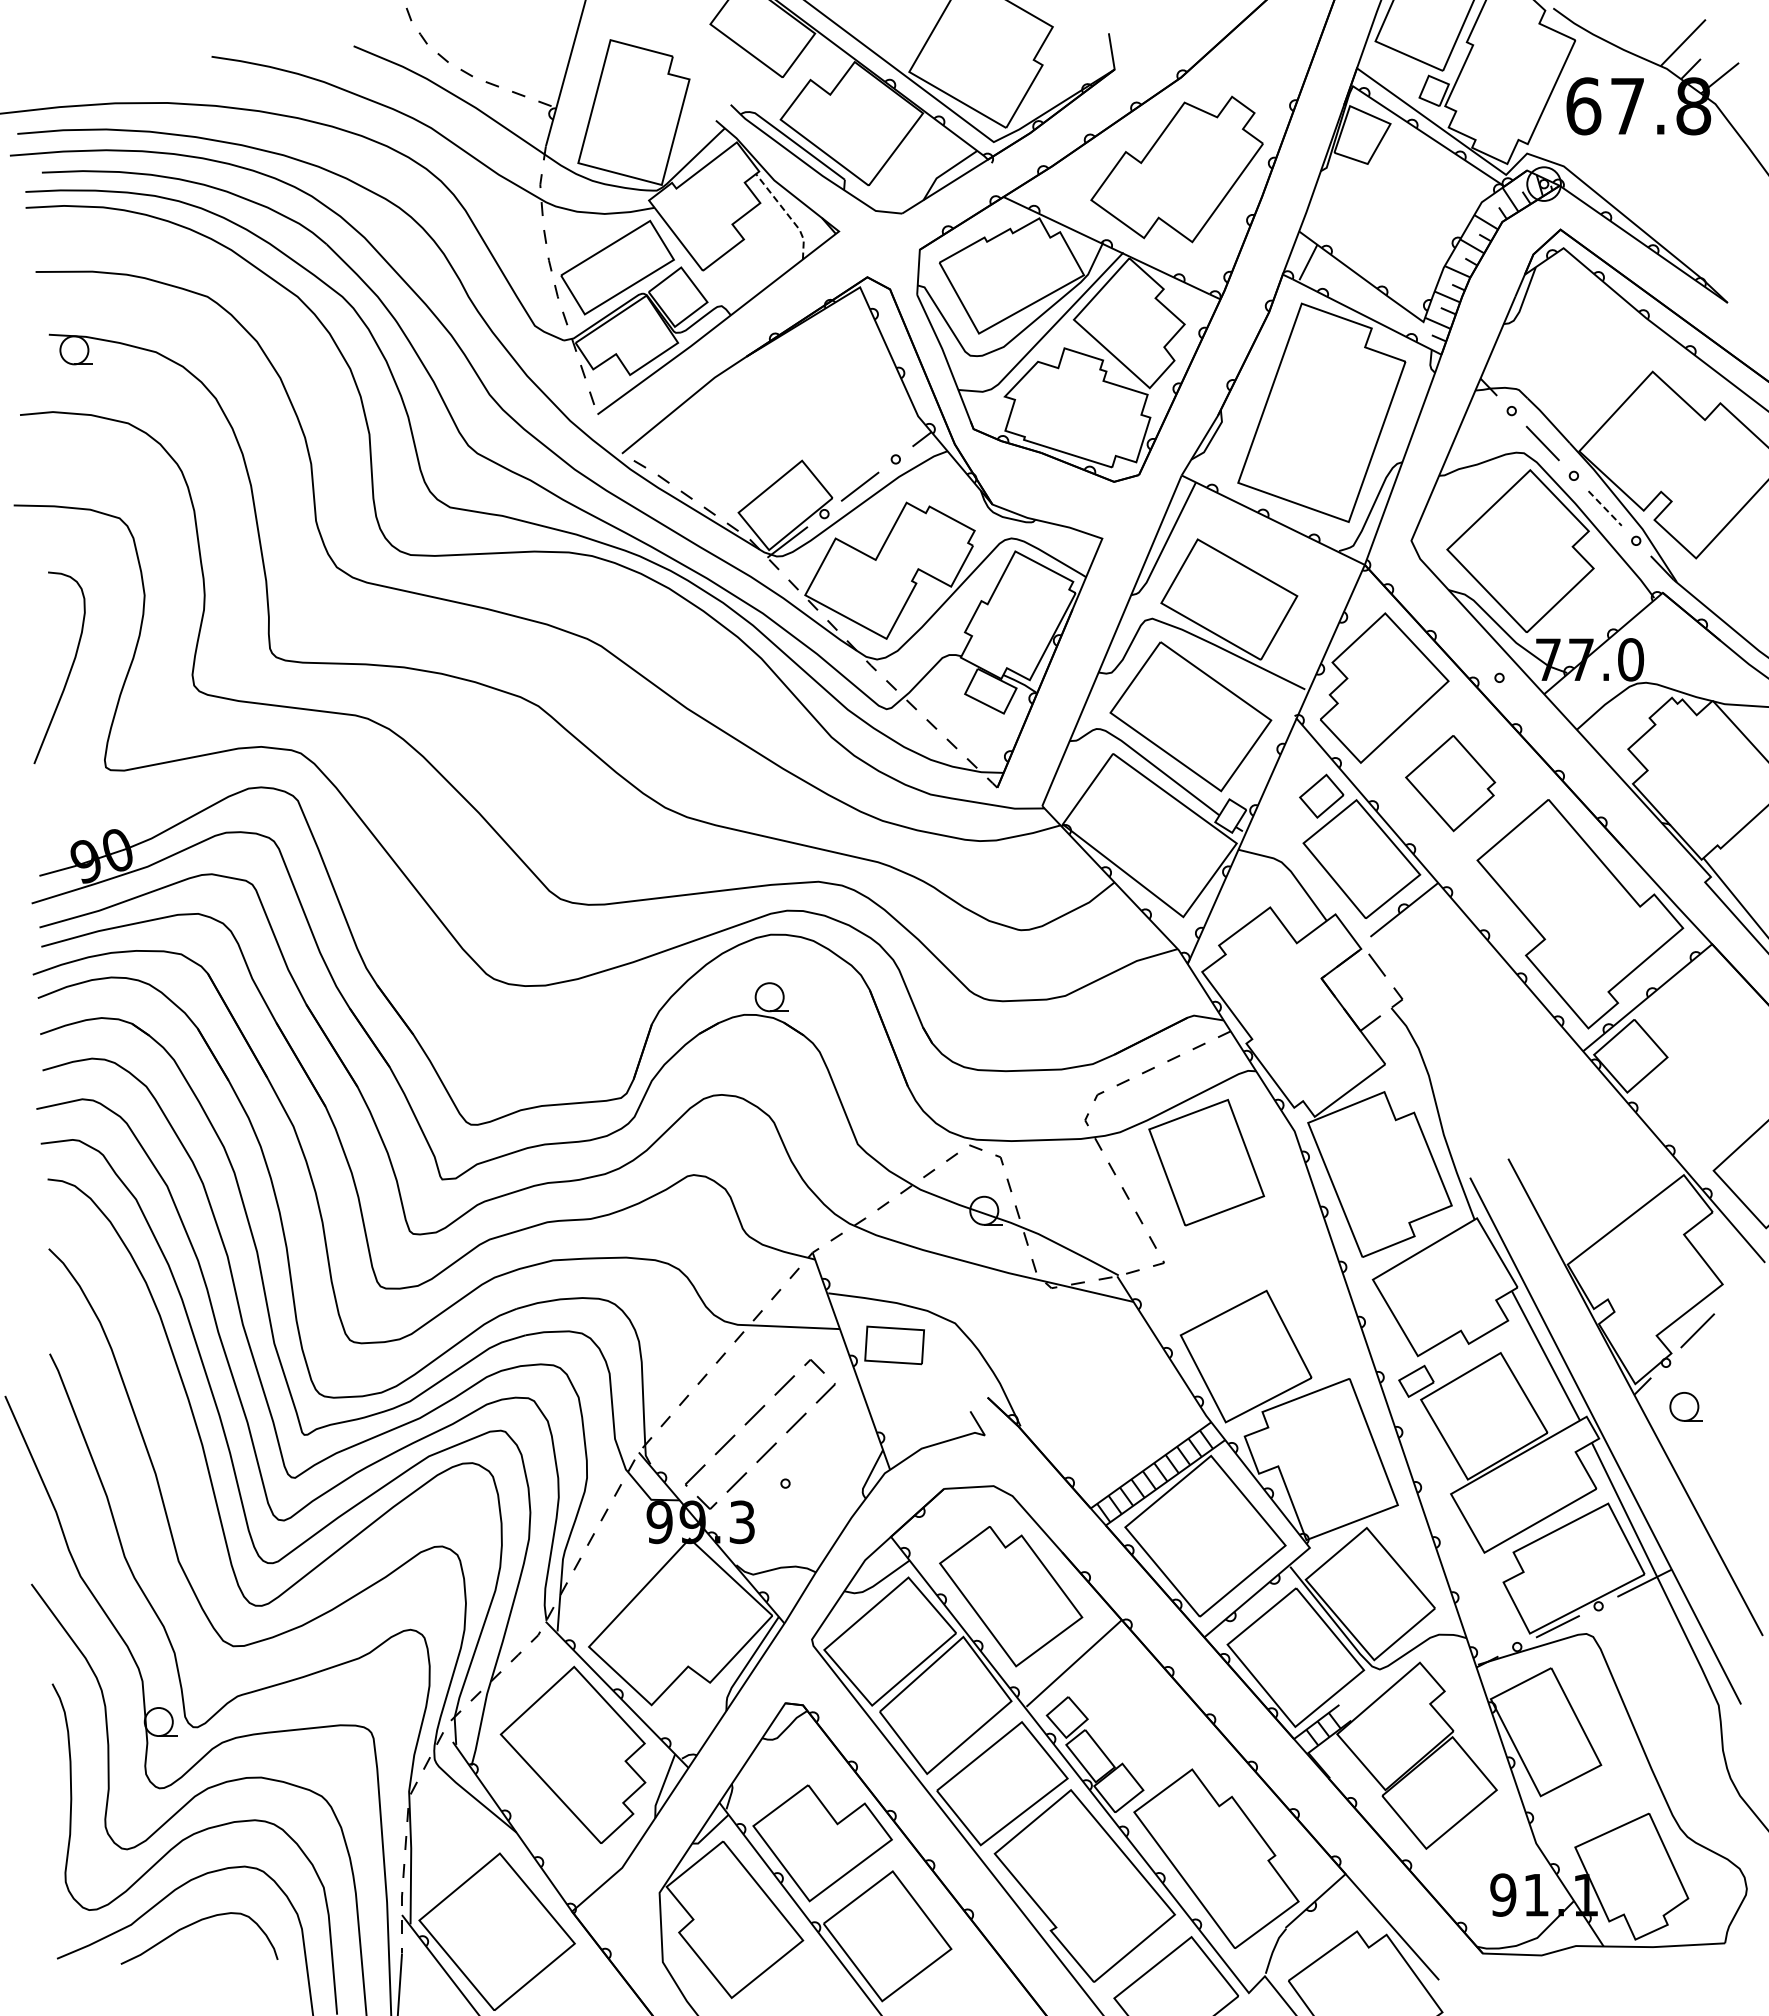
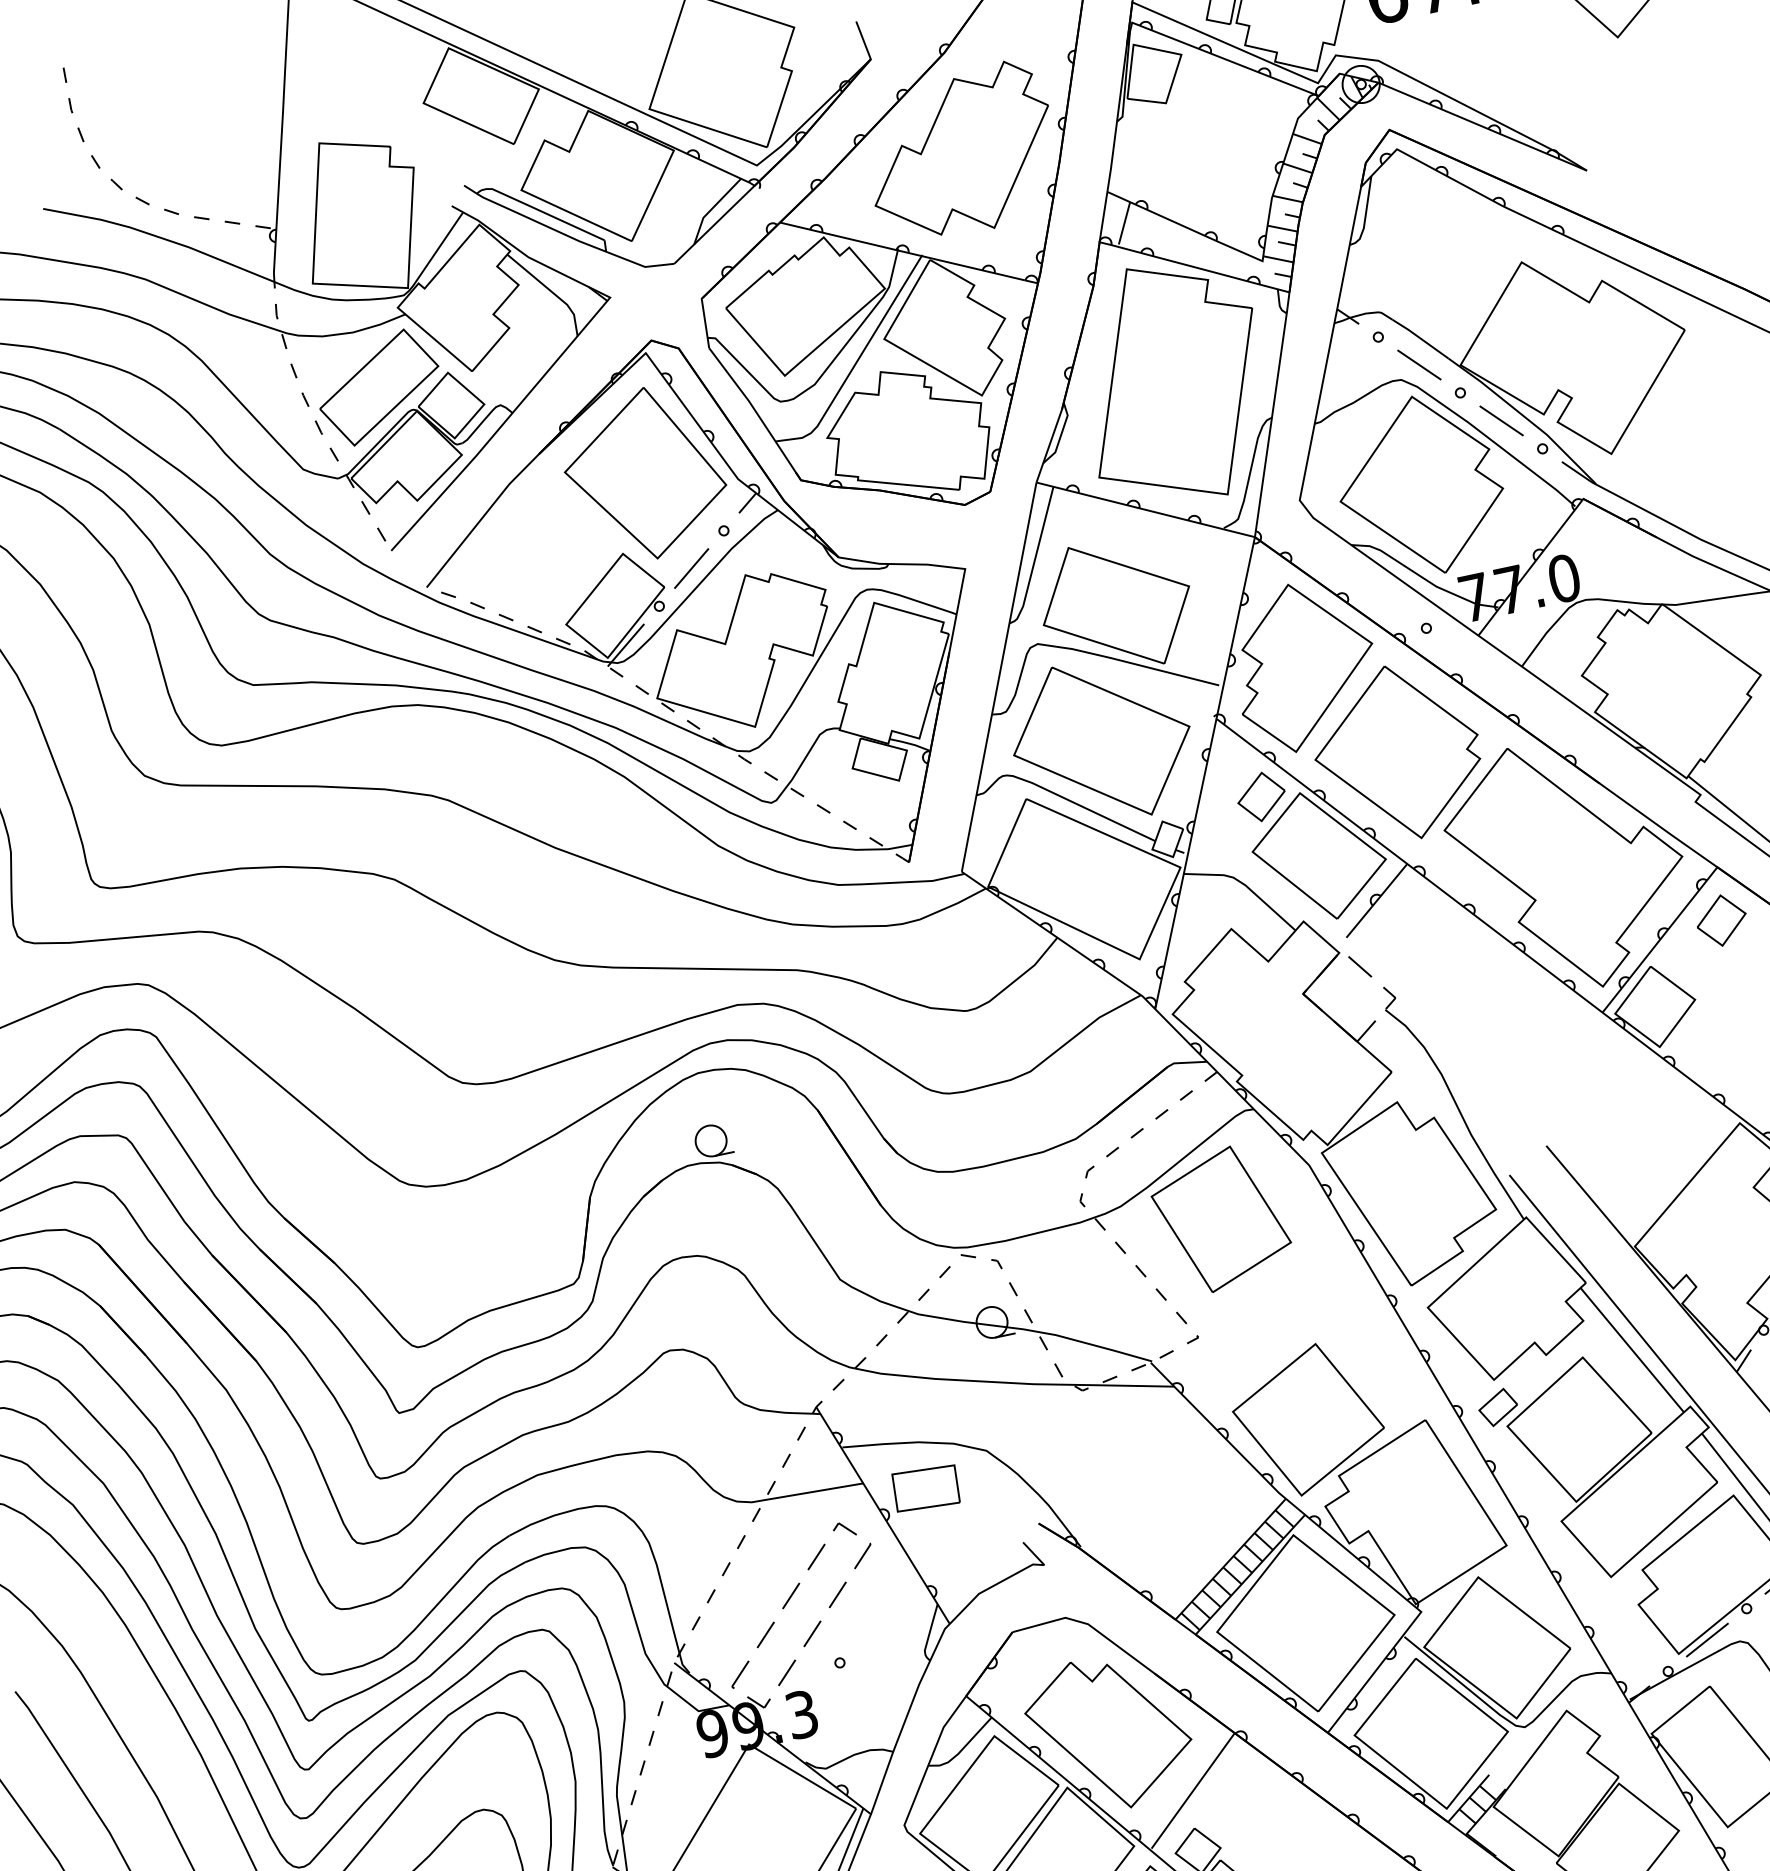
line: (787, 214) -> (550, 291), dashed -> solid
part: (836, 394) -> (644, 474), added
line: (1605, 508) -> (1502, 420), dashed -> solid
part: (1450, 783) -> (1397, 753), size x1.67
part: (1705, 991) -> (1721, 919), added

